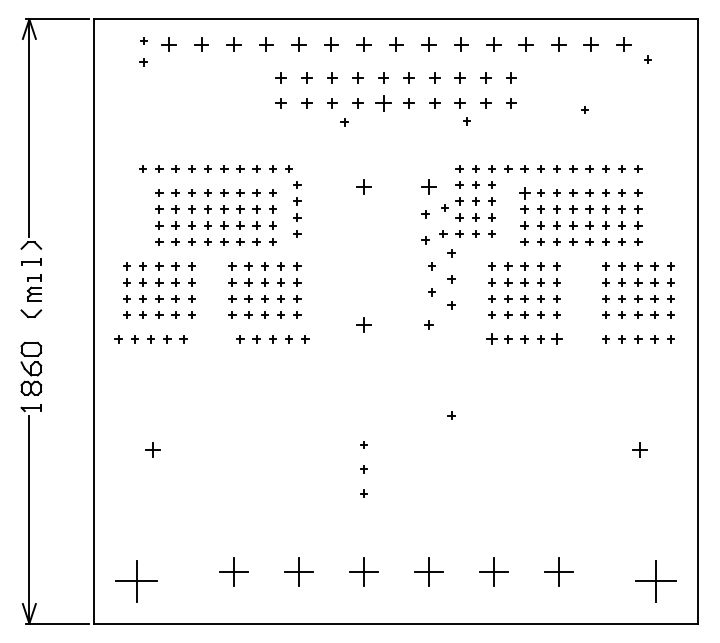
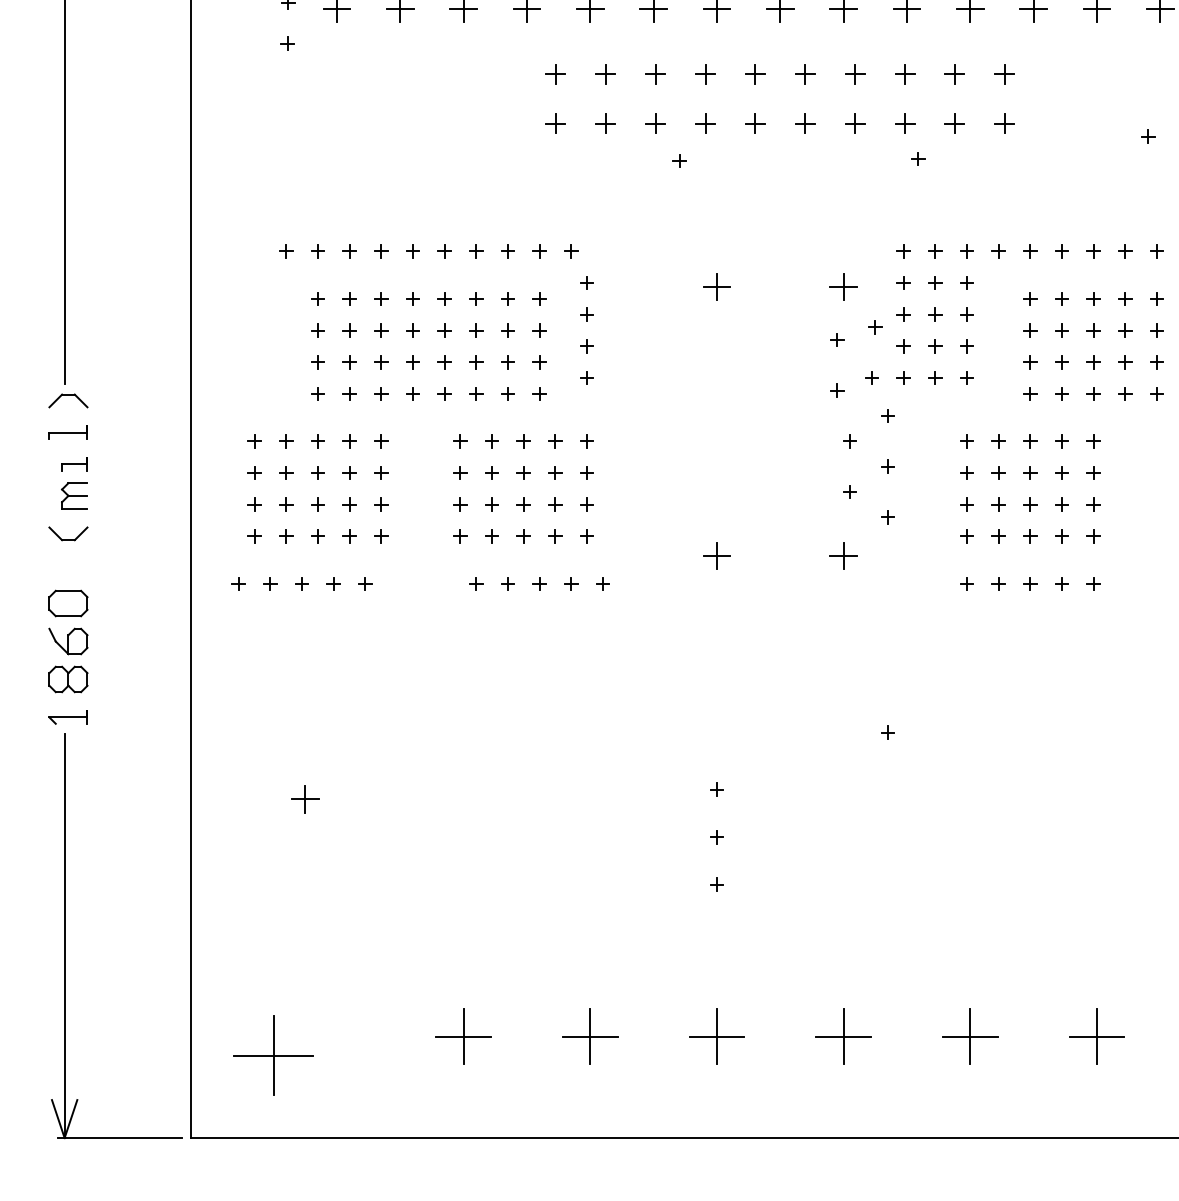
part: (383, 103) -> (755, 123), size x0.62
part: (524, 192) -> (1030, 297), size x0.62
part: (428, 324) -> (842, 554), size x1.67
part: (491, 339) -> (965, 584), size x0.62
part: (556, 339) -> (1092, 584), size x0.62

